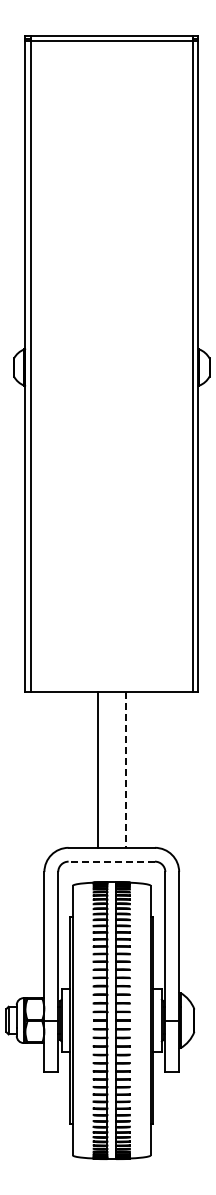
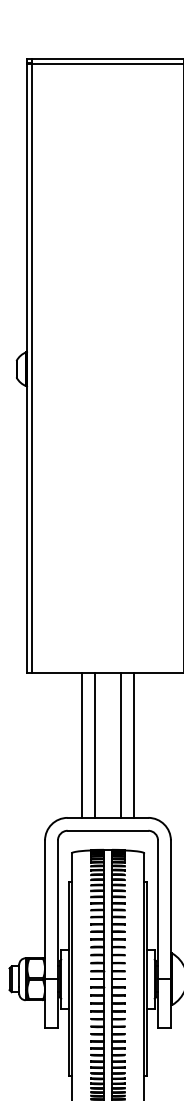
line: (84, 769) -> (82, 744), added
line: (139, 769) -> (133, 744), added
line: (125, 770) -> (120, 745), dashed -> solid
line: (111, 861) -> (107, 830), dashed -> solid

